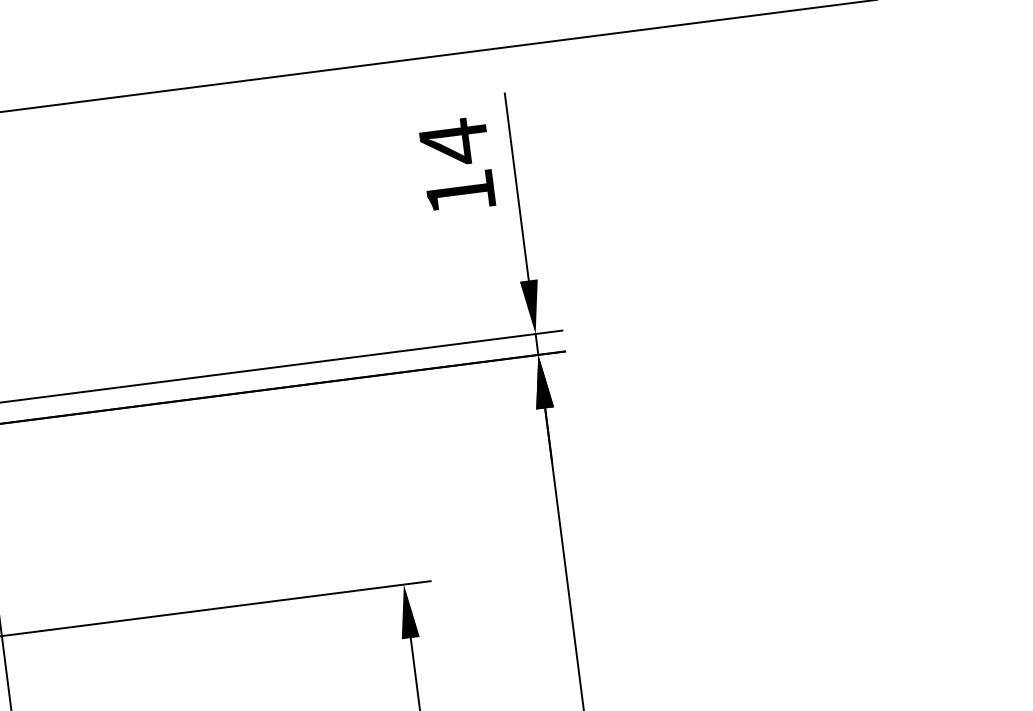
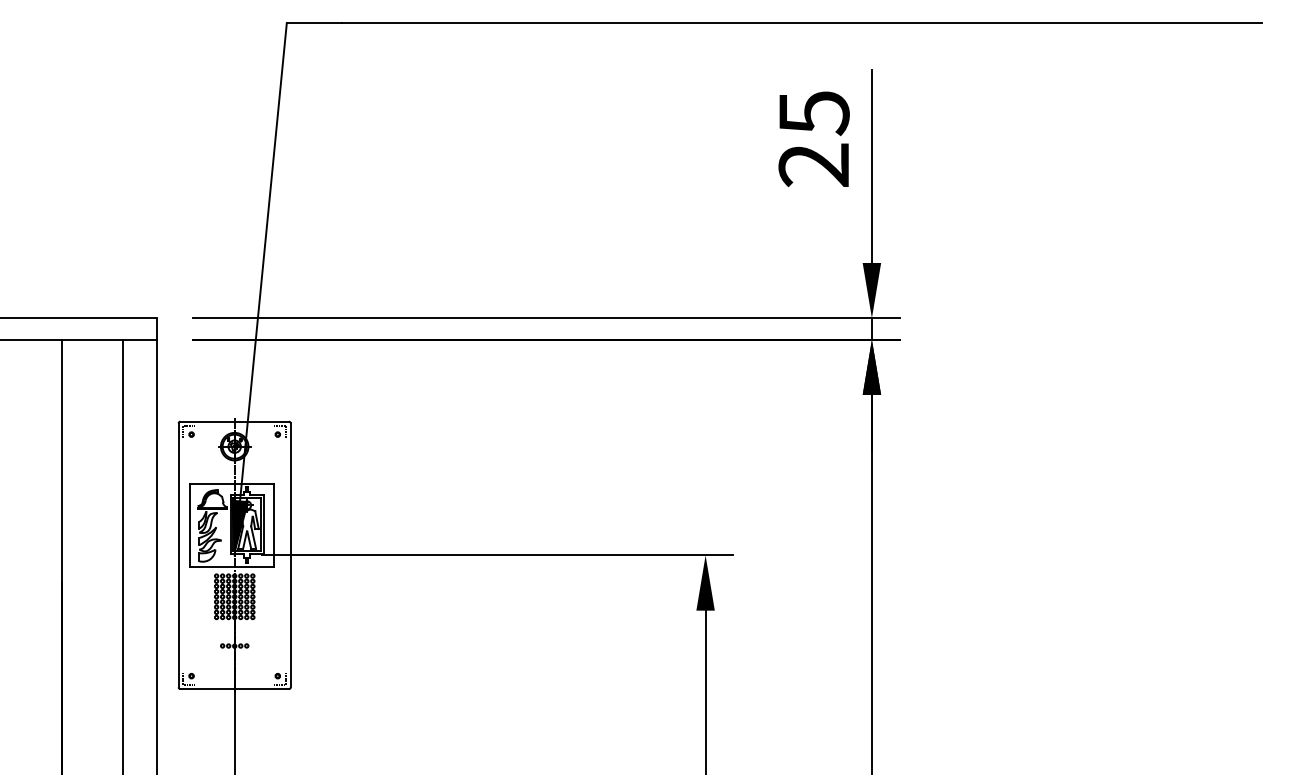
text: (456, 167) -> (813, 138), 14 -> 25

